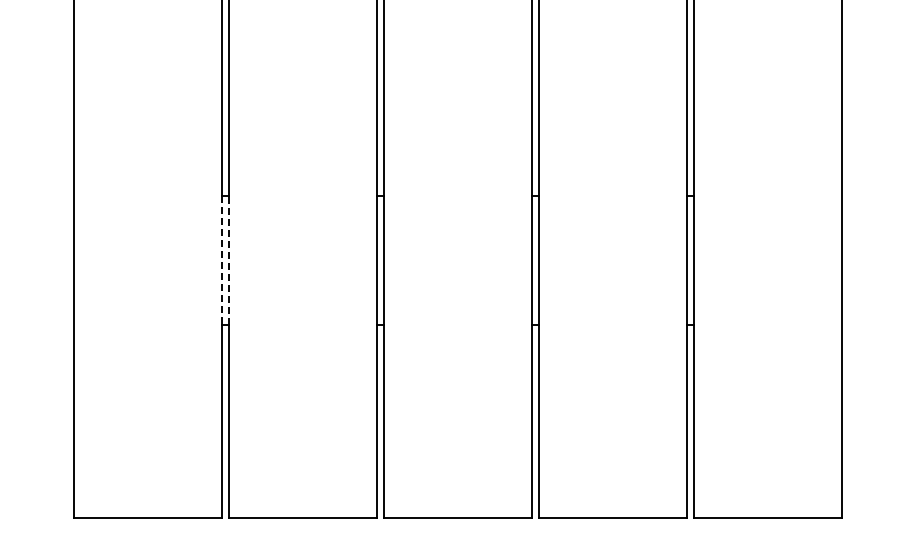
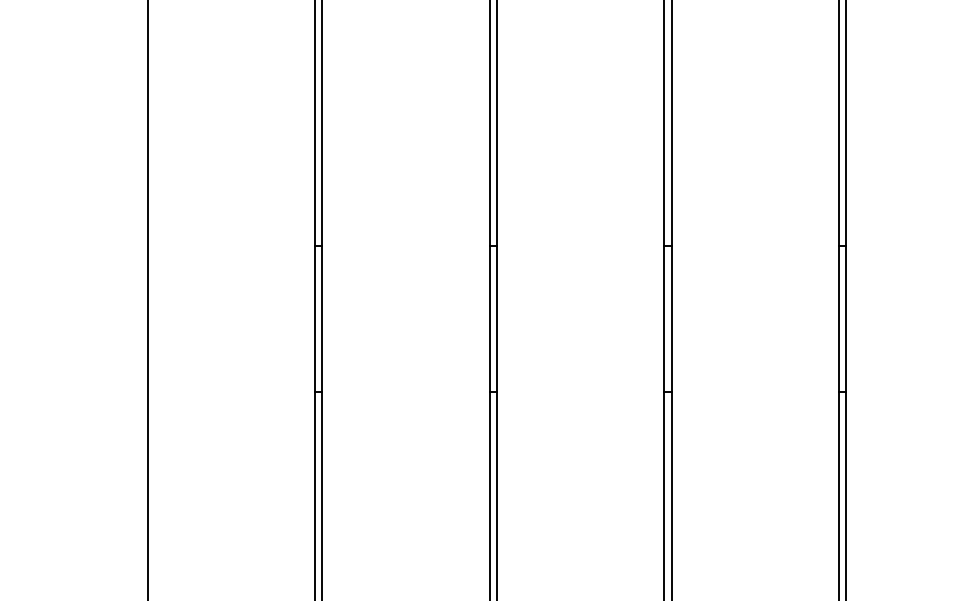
line: (222, 260) -> (315, 319), dashed -> solid
line: (228, 260) -> (322, 319), dashed -> solid

